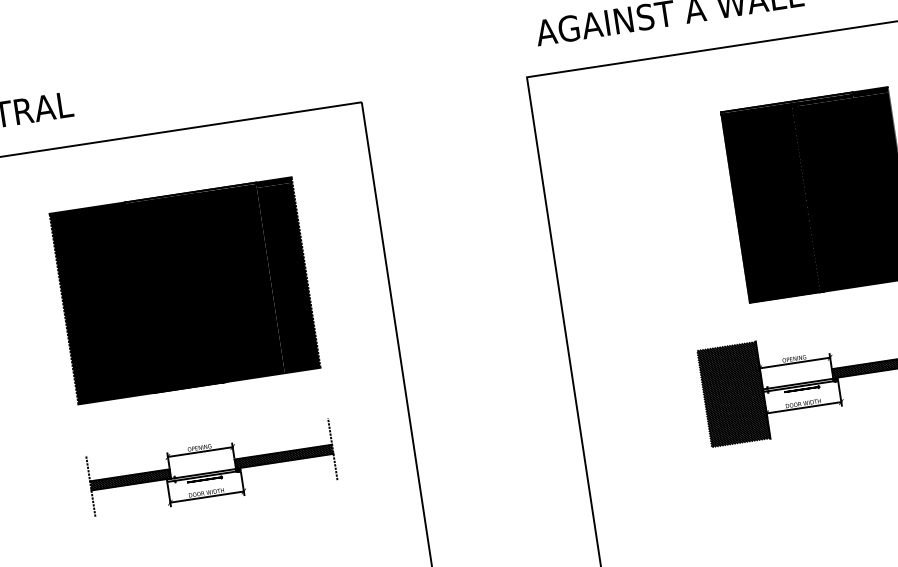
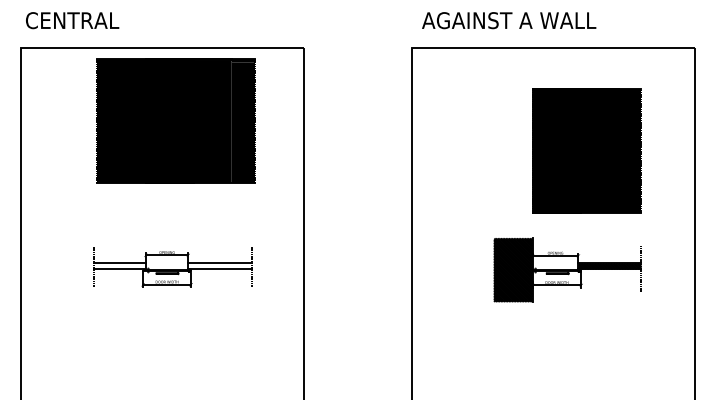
part: (184, 290) -> (175, 120), moved
hatch: (284, 456) -> (220, 266), removed
hatch: (129, 480) -> (119, 266), removed

